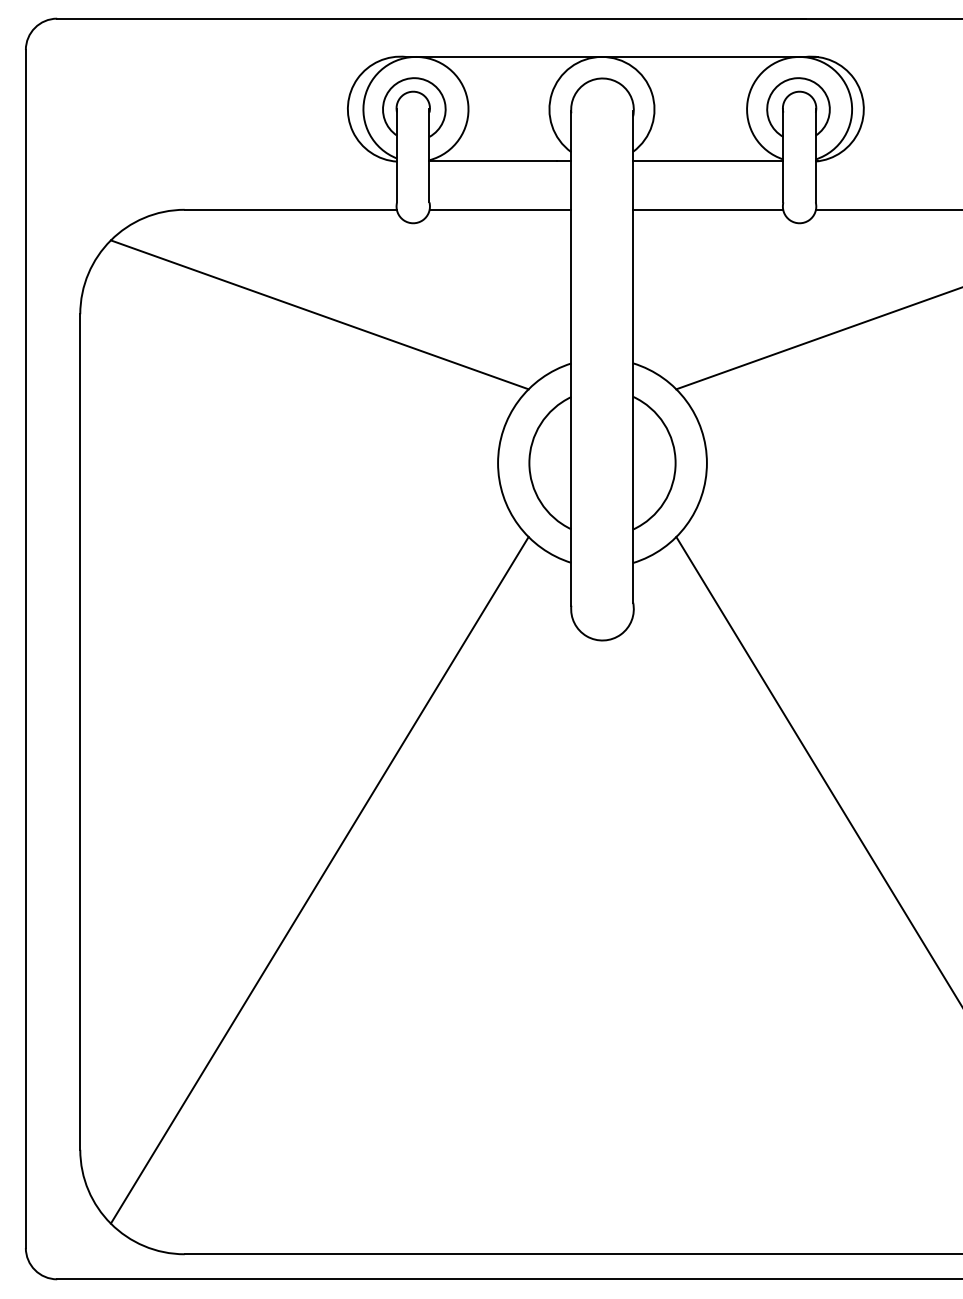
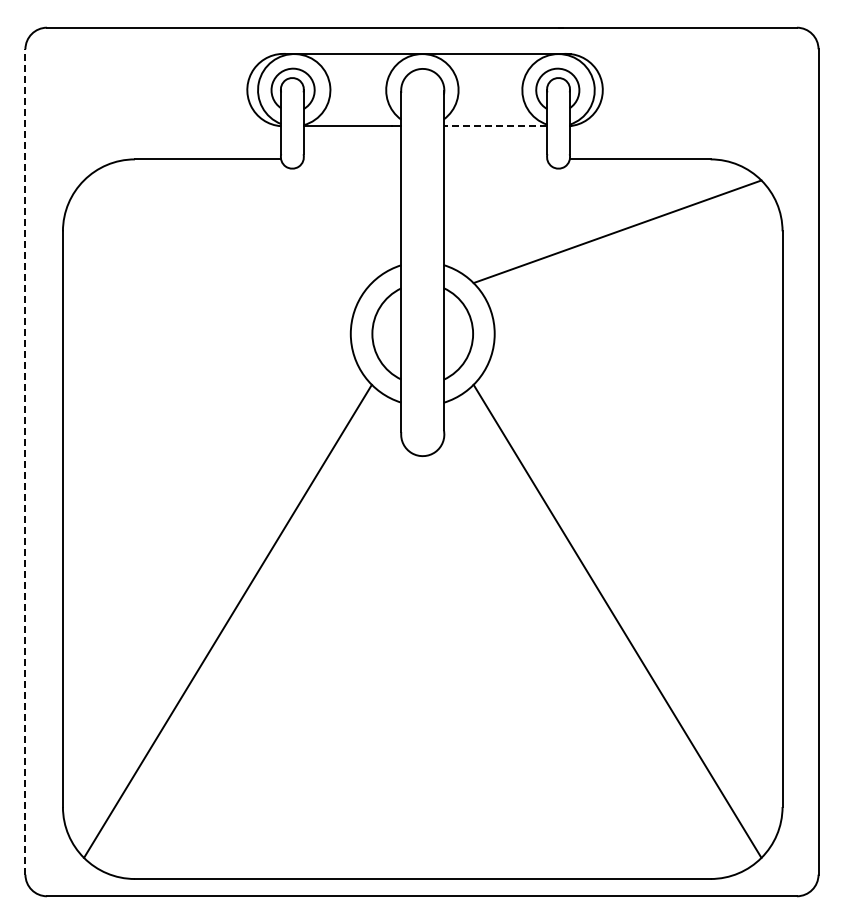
line: (708, 162) -> (495, 126), solid -> dashed
line: (500, 209) -> (352, 159), removed
line: (708, 209) -> (495, 159), removed
line: (319, 314) -> (227, 231), removed
line: (25, 649) -> (25, 462), solid -> dashed

